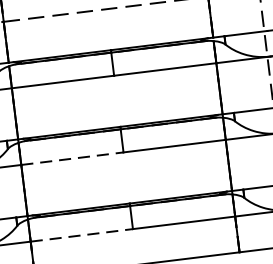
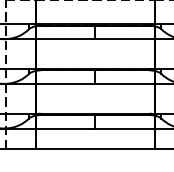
line: (72, 158) -> (65, 83), dashed -> solid
line: (81, 235) -> (65, 128), dashed -> solid

